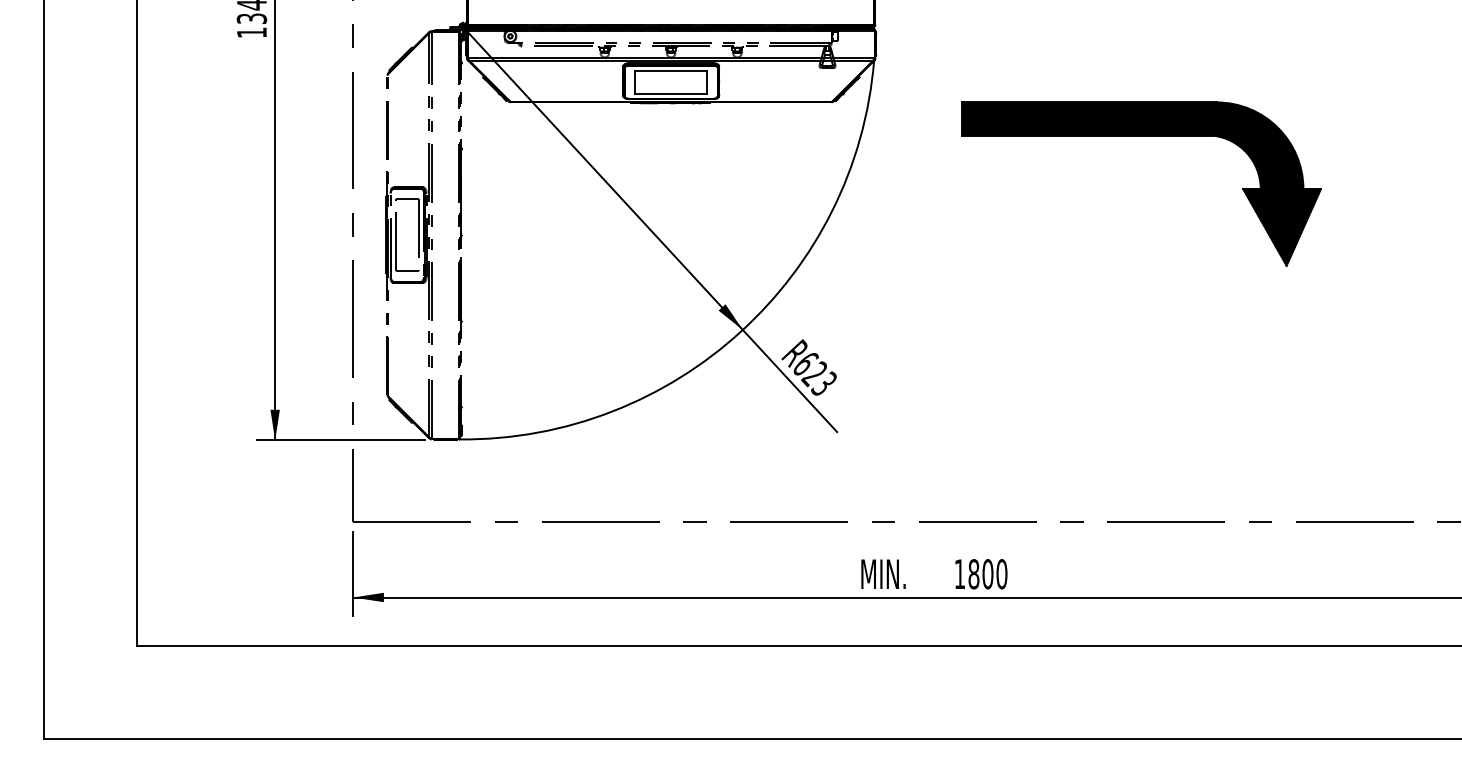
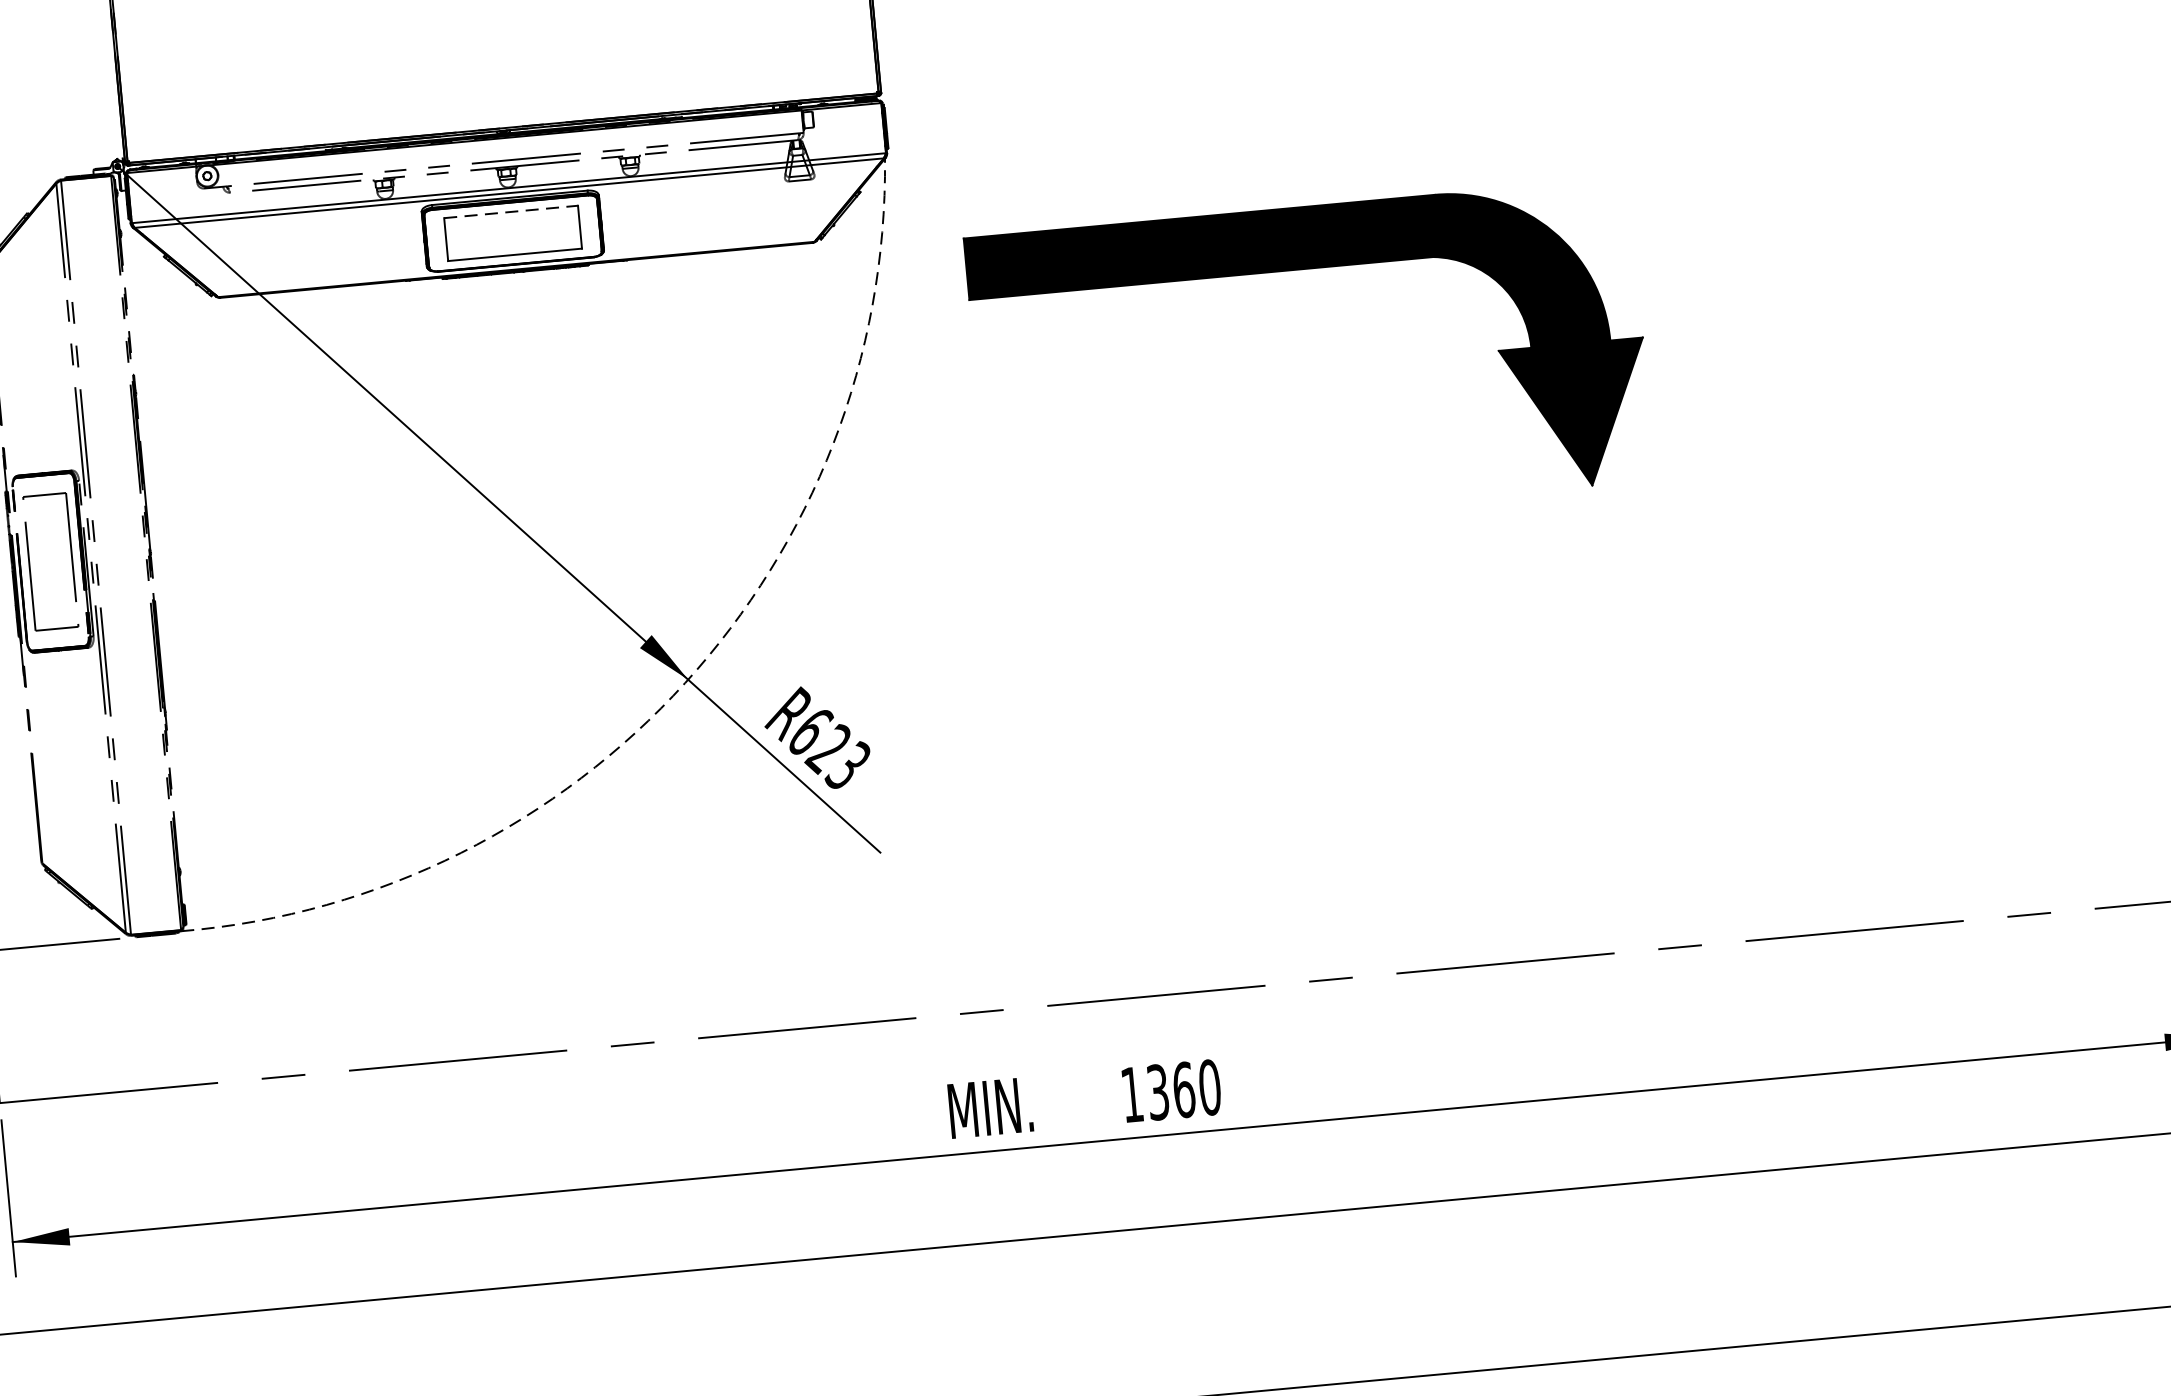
line: (671, 70) -> (511, 211), solid -> dashed
part: (1141, 136) -> (1301, 270), moved
arc: (741, 331) -> (685, 682), solid -> dashed
text: (980, 574) -> (1170, 1091), 1800 -> 1360

